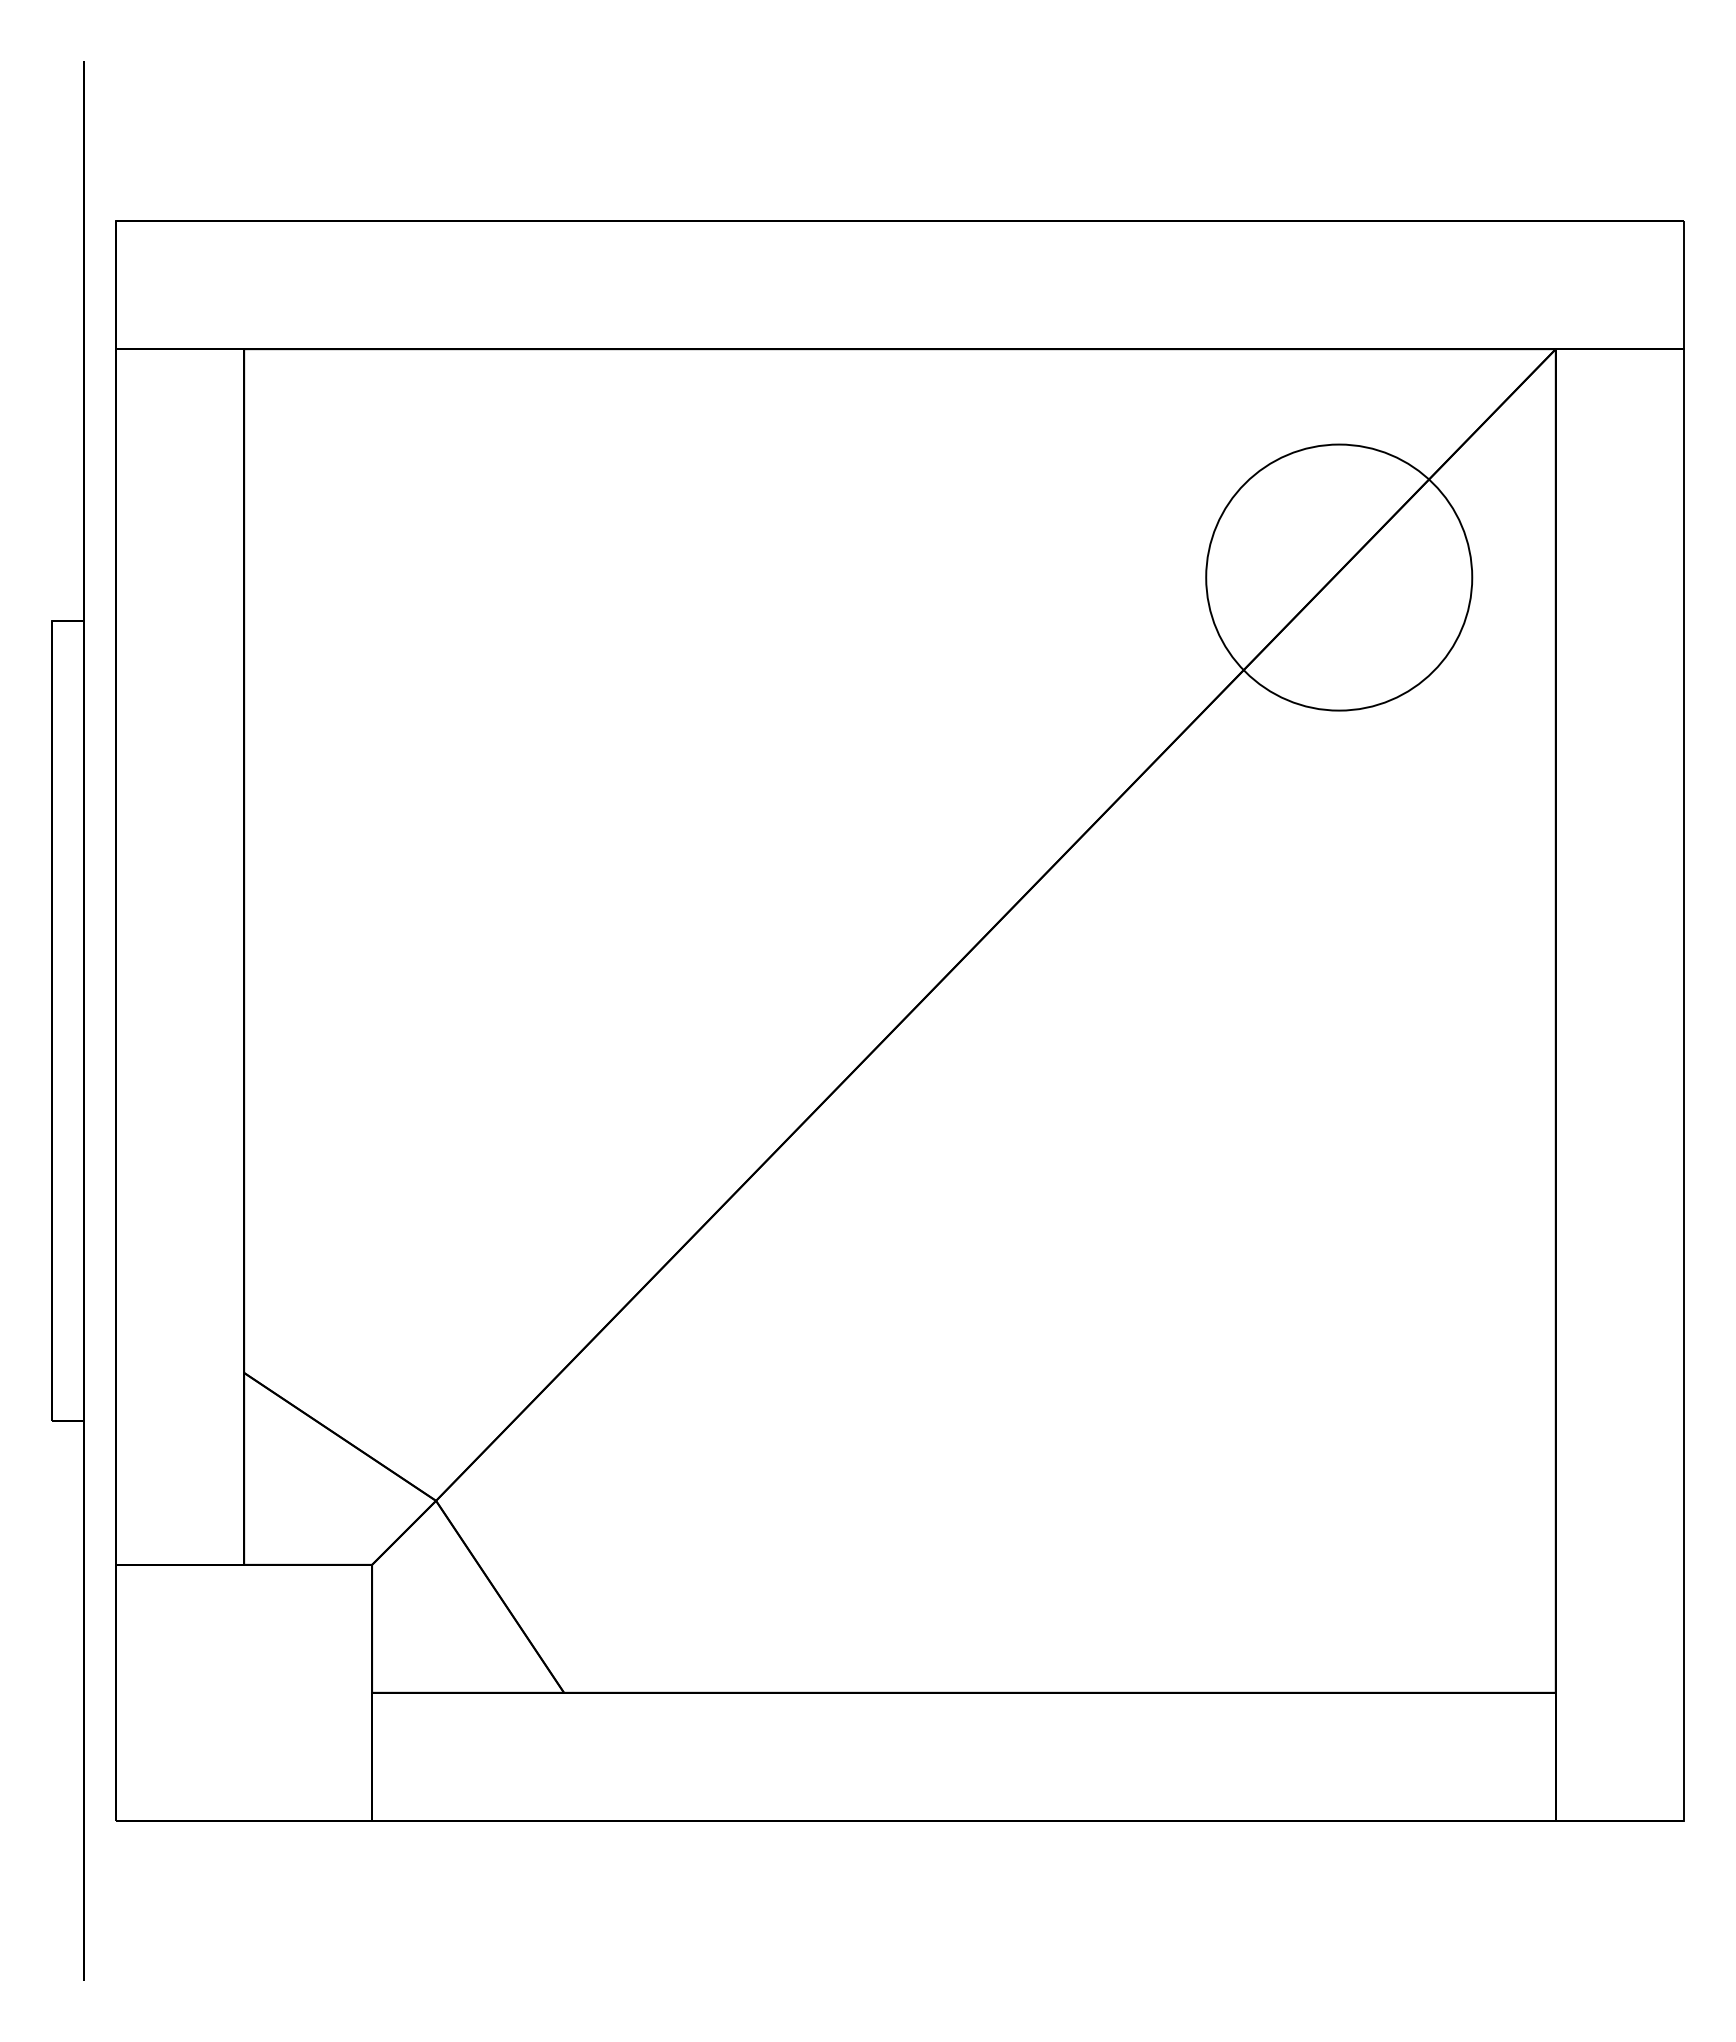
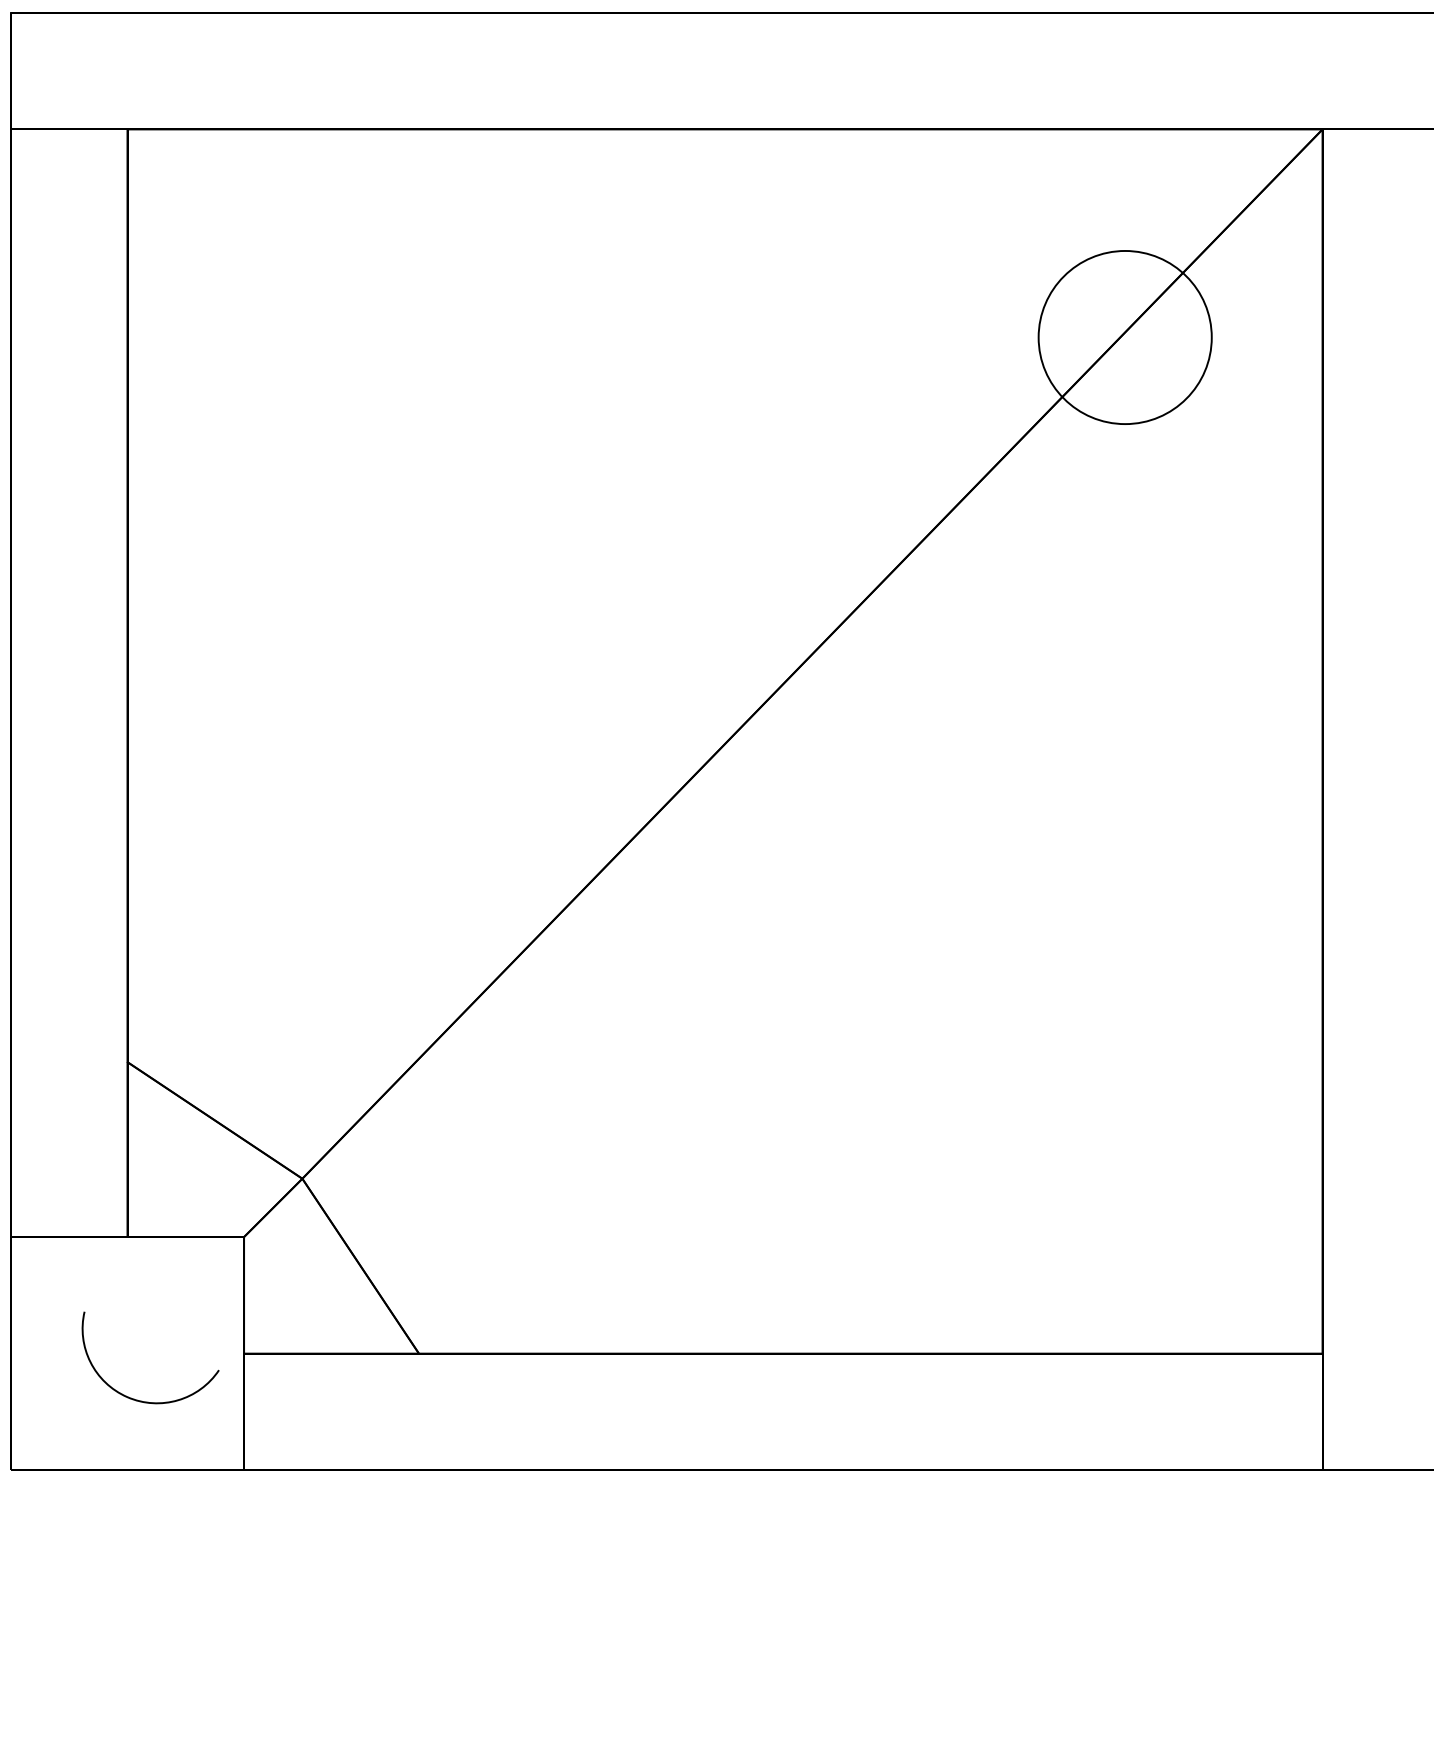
circle: (1339, 577) -> (1125, 337), size x0.71
arc: (256, 1743) -> (138, 1399), added

